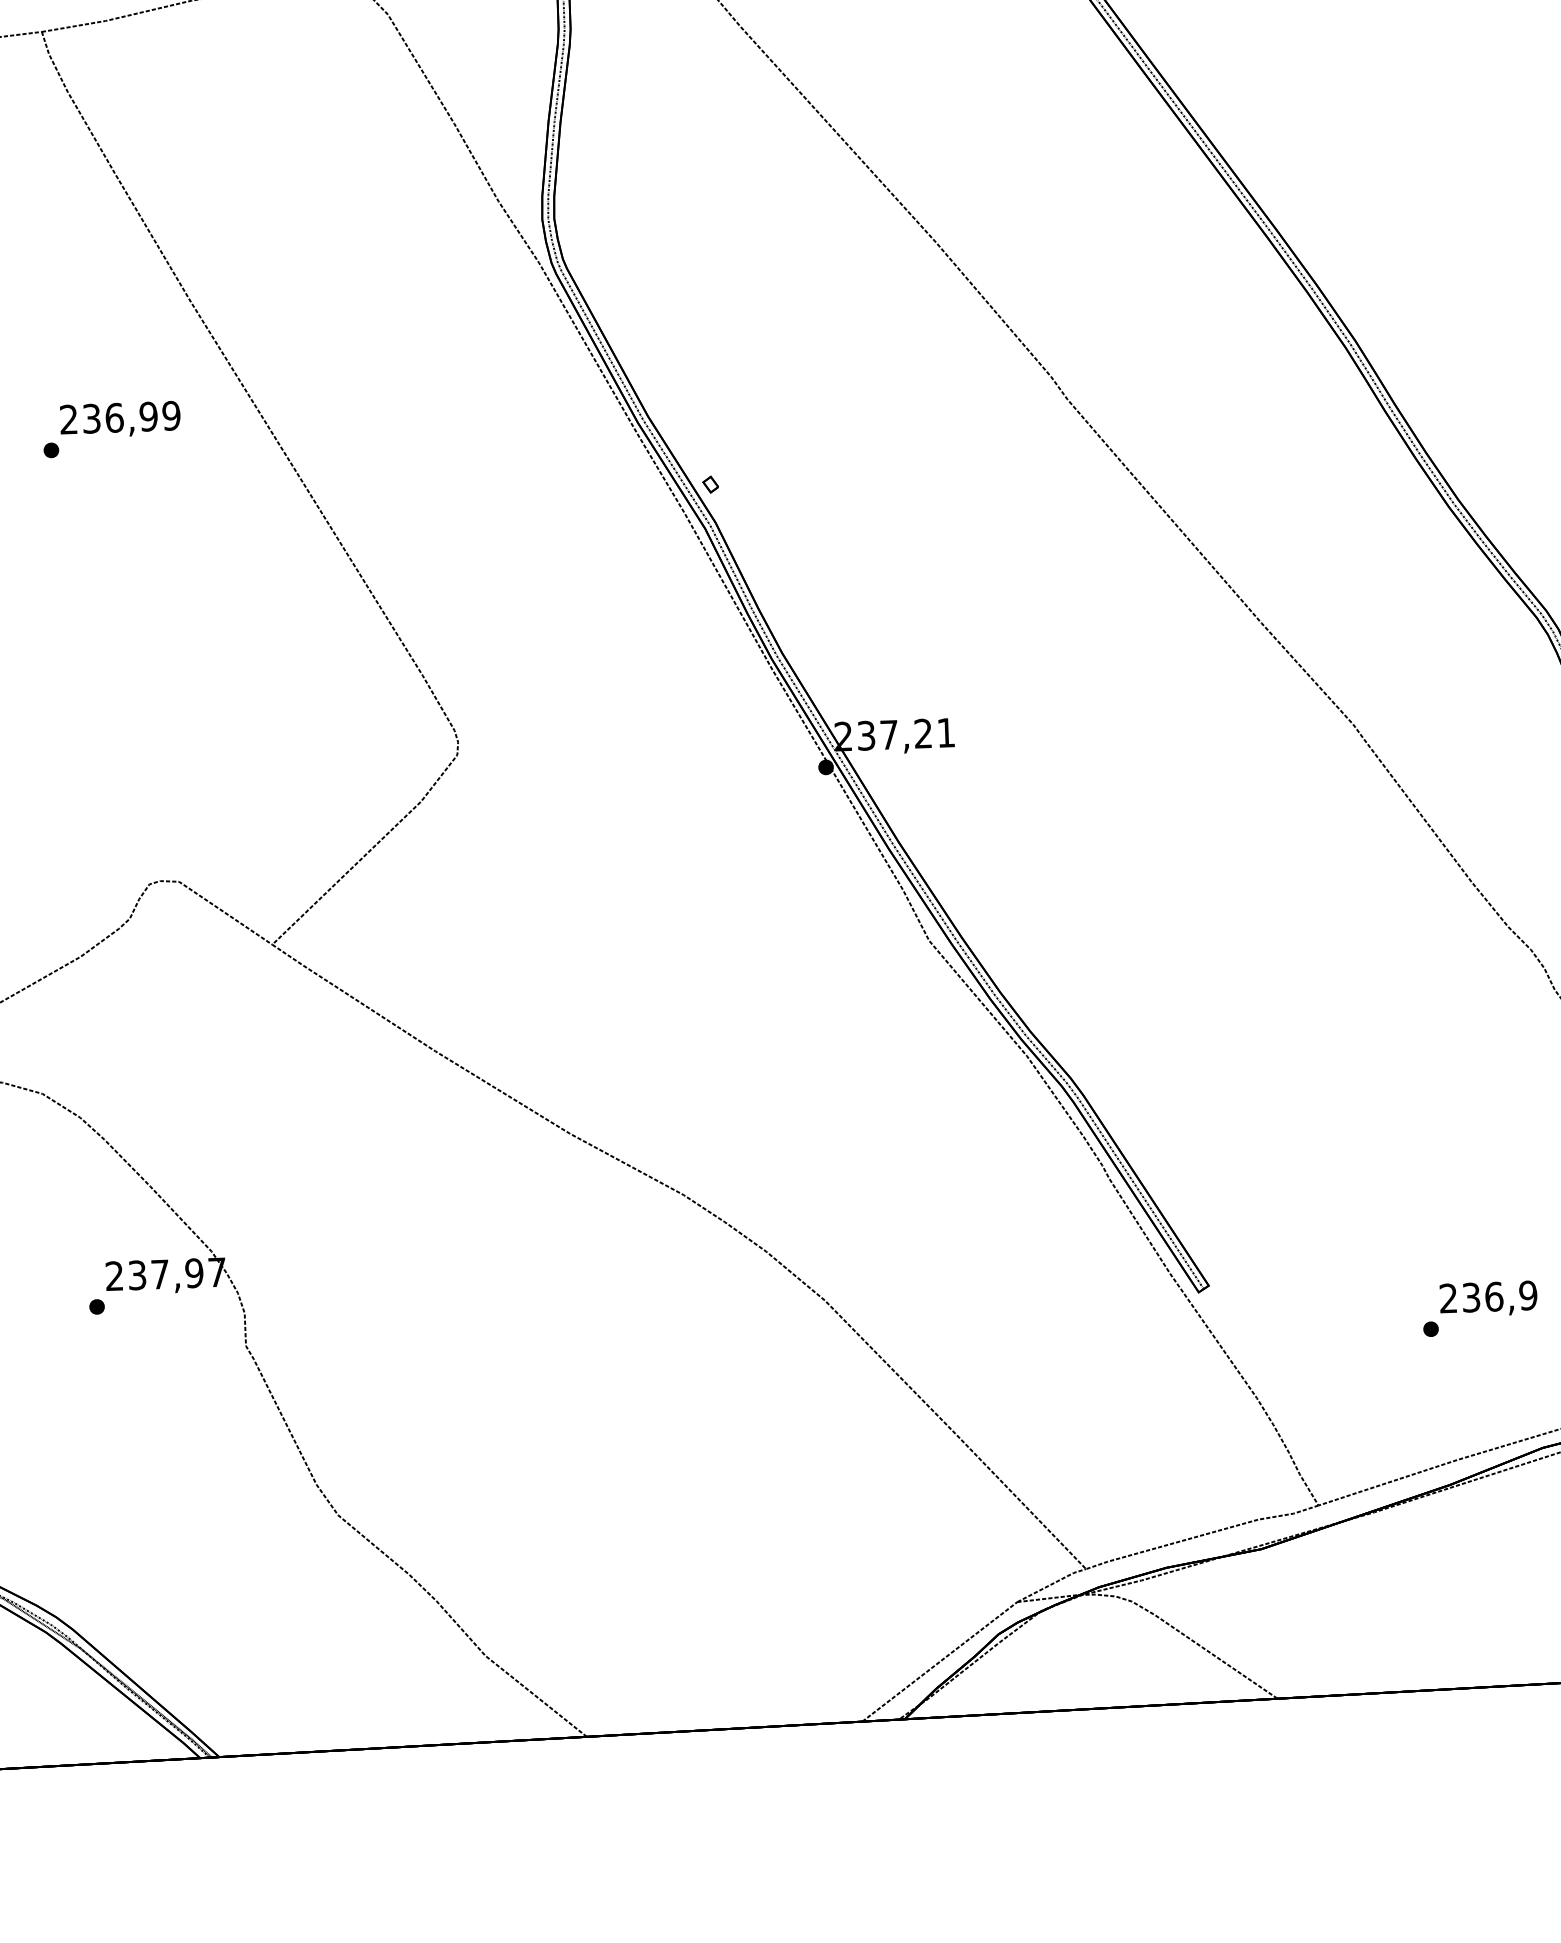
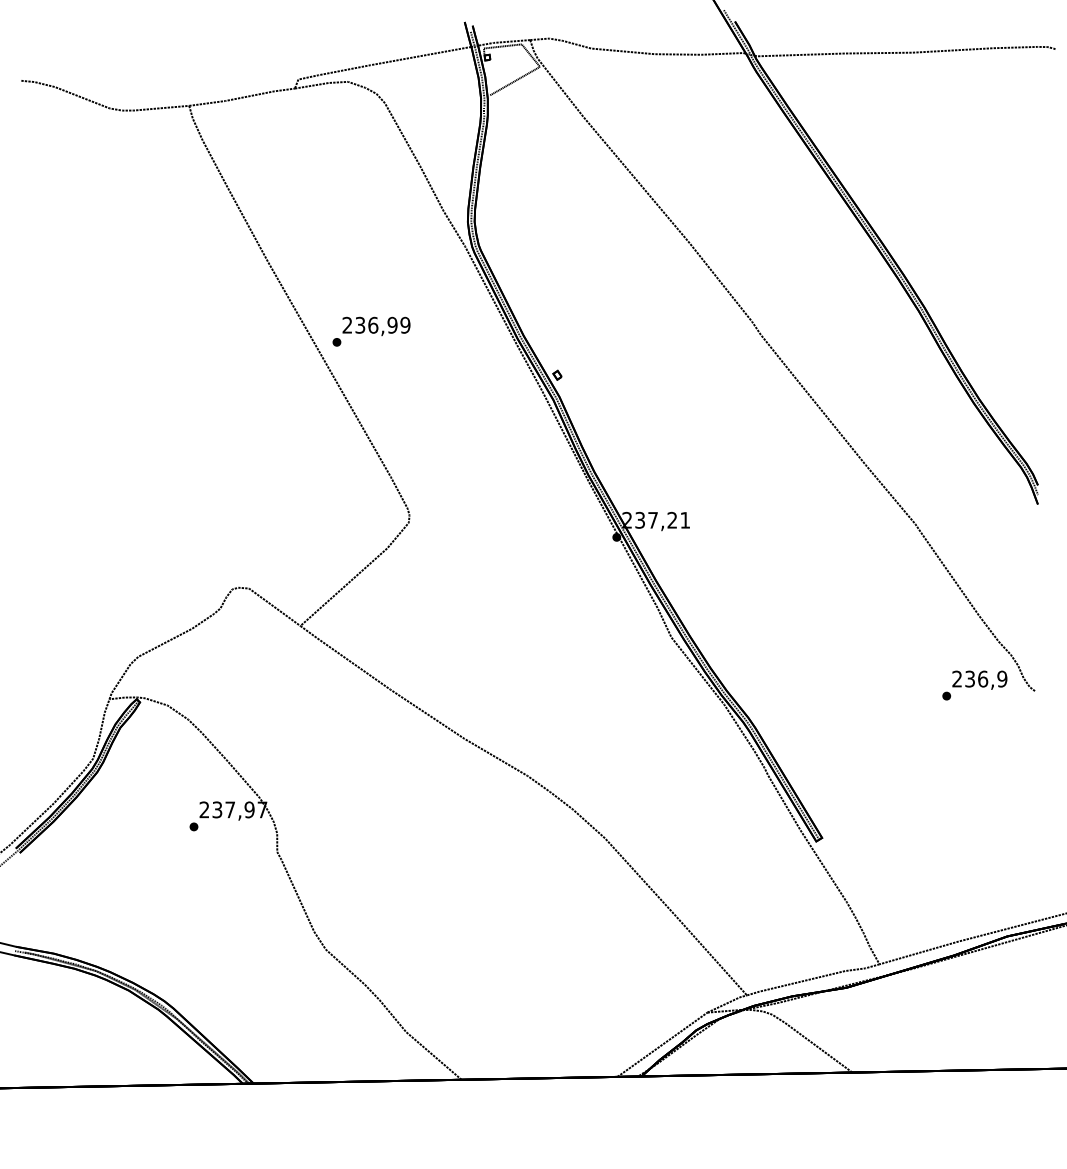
text: (111, 428) -> (371, 331), moved
text: (1479, 1308) -> (974, 685), moved

